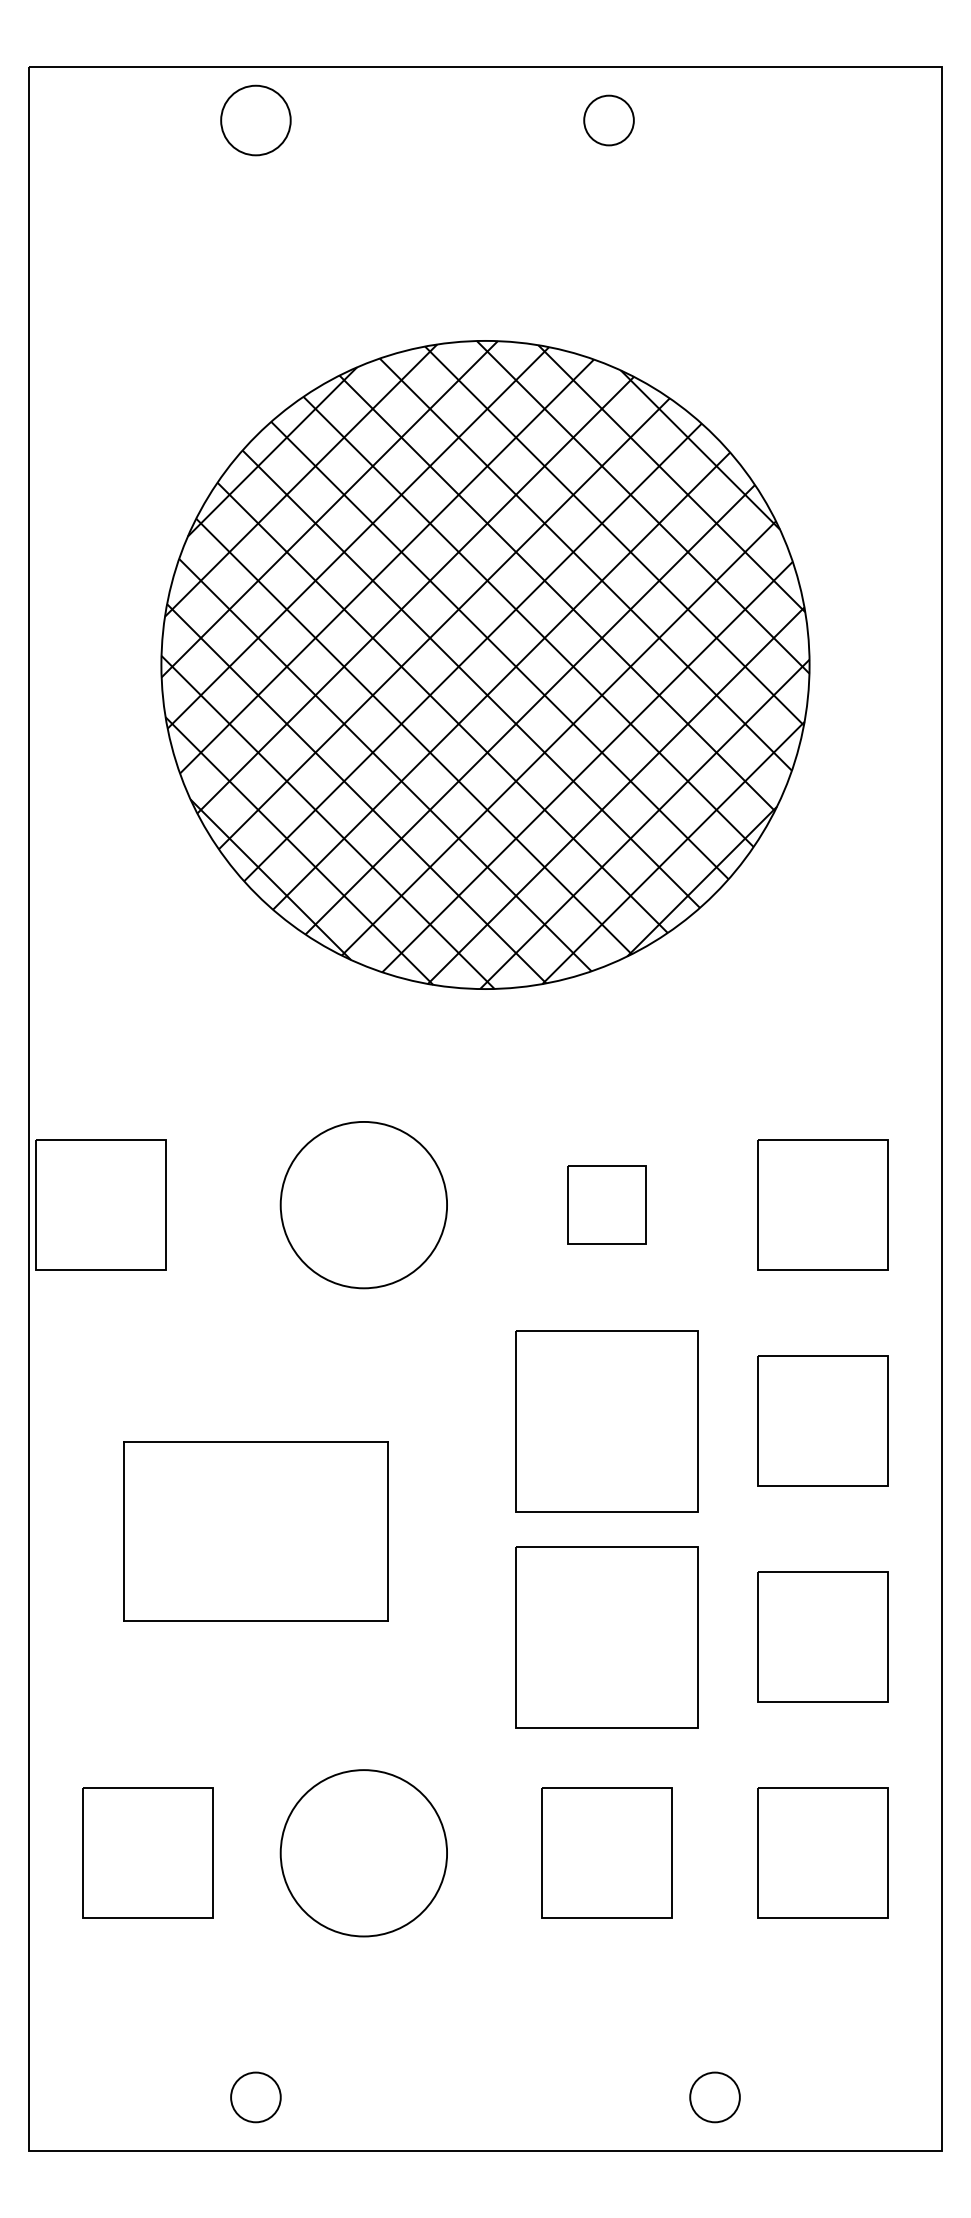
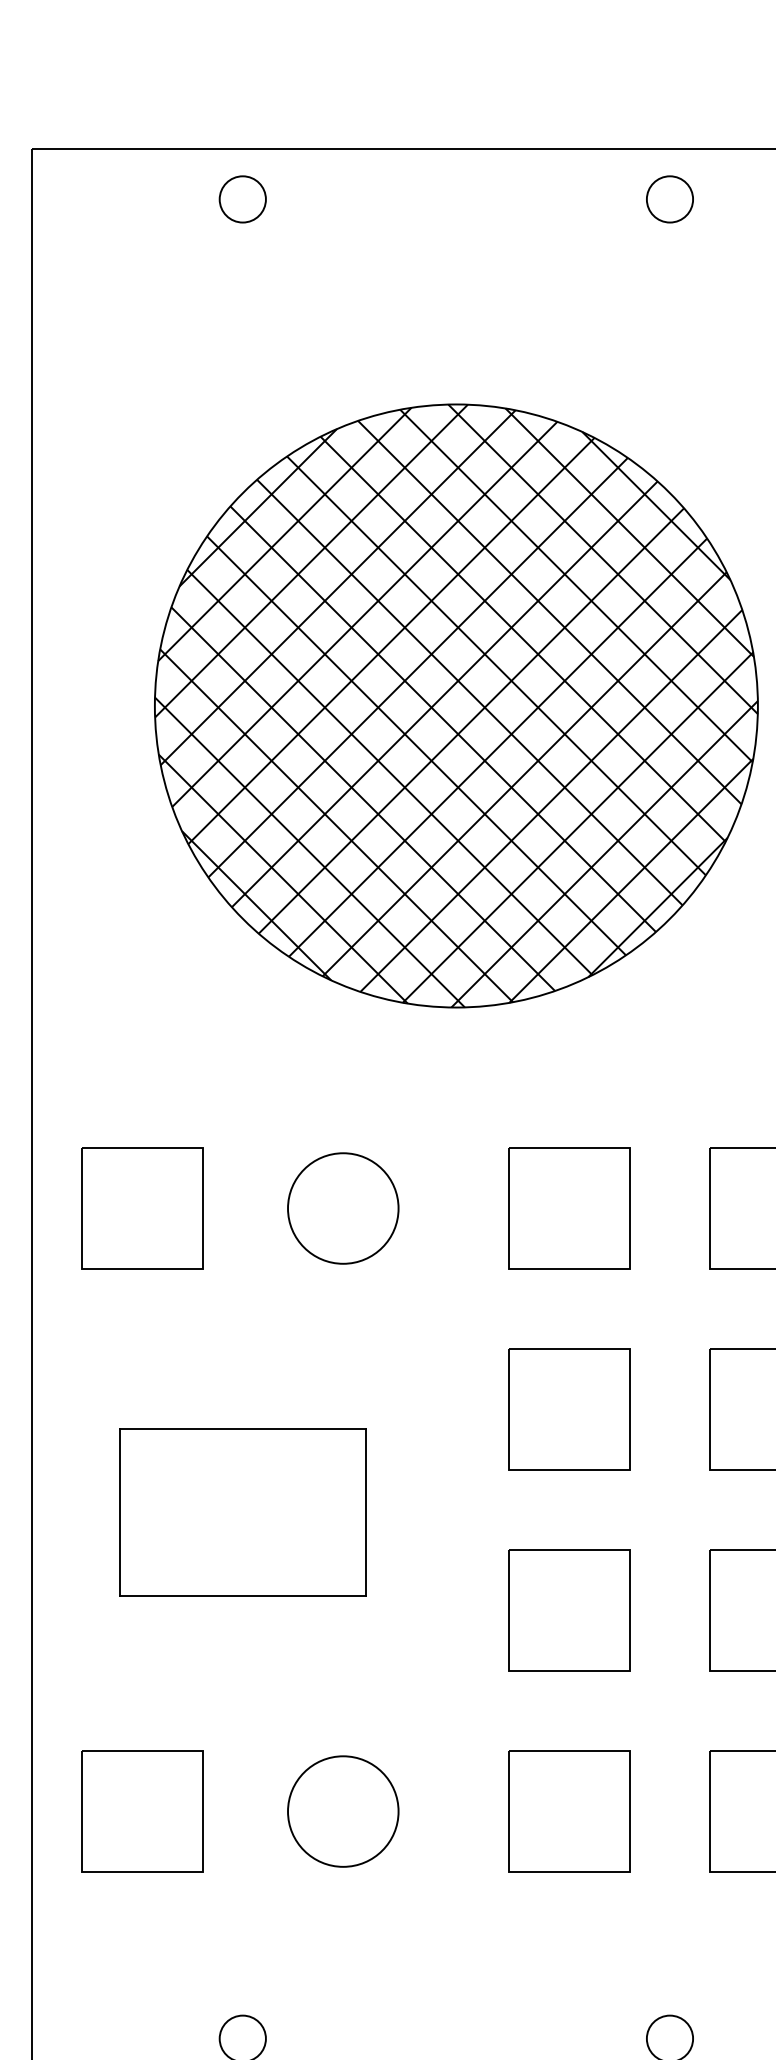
circle: (255, 120) -> (242, 199), size x0.71
circle: (608, 120) -> (669, 199), moved
part: (100, 1204) -> (141, 1207), moved
circle: (363, 1204) -> (342, 1207), size x0.71
part: (606, 1204) -> (568, 1207), size x1.67
part: (606, 1420) -> (568, 1408), size x0.71
part: (606, 1636) -> (568, 1609), size x0.71
circle: (363, 1852) -> (342, 1810), size x0.71

